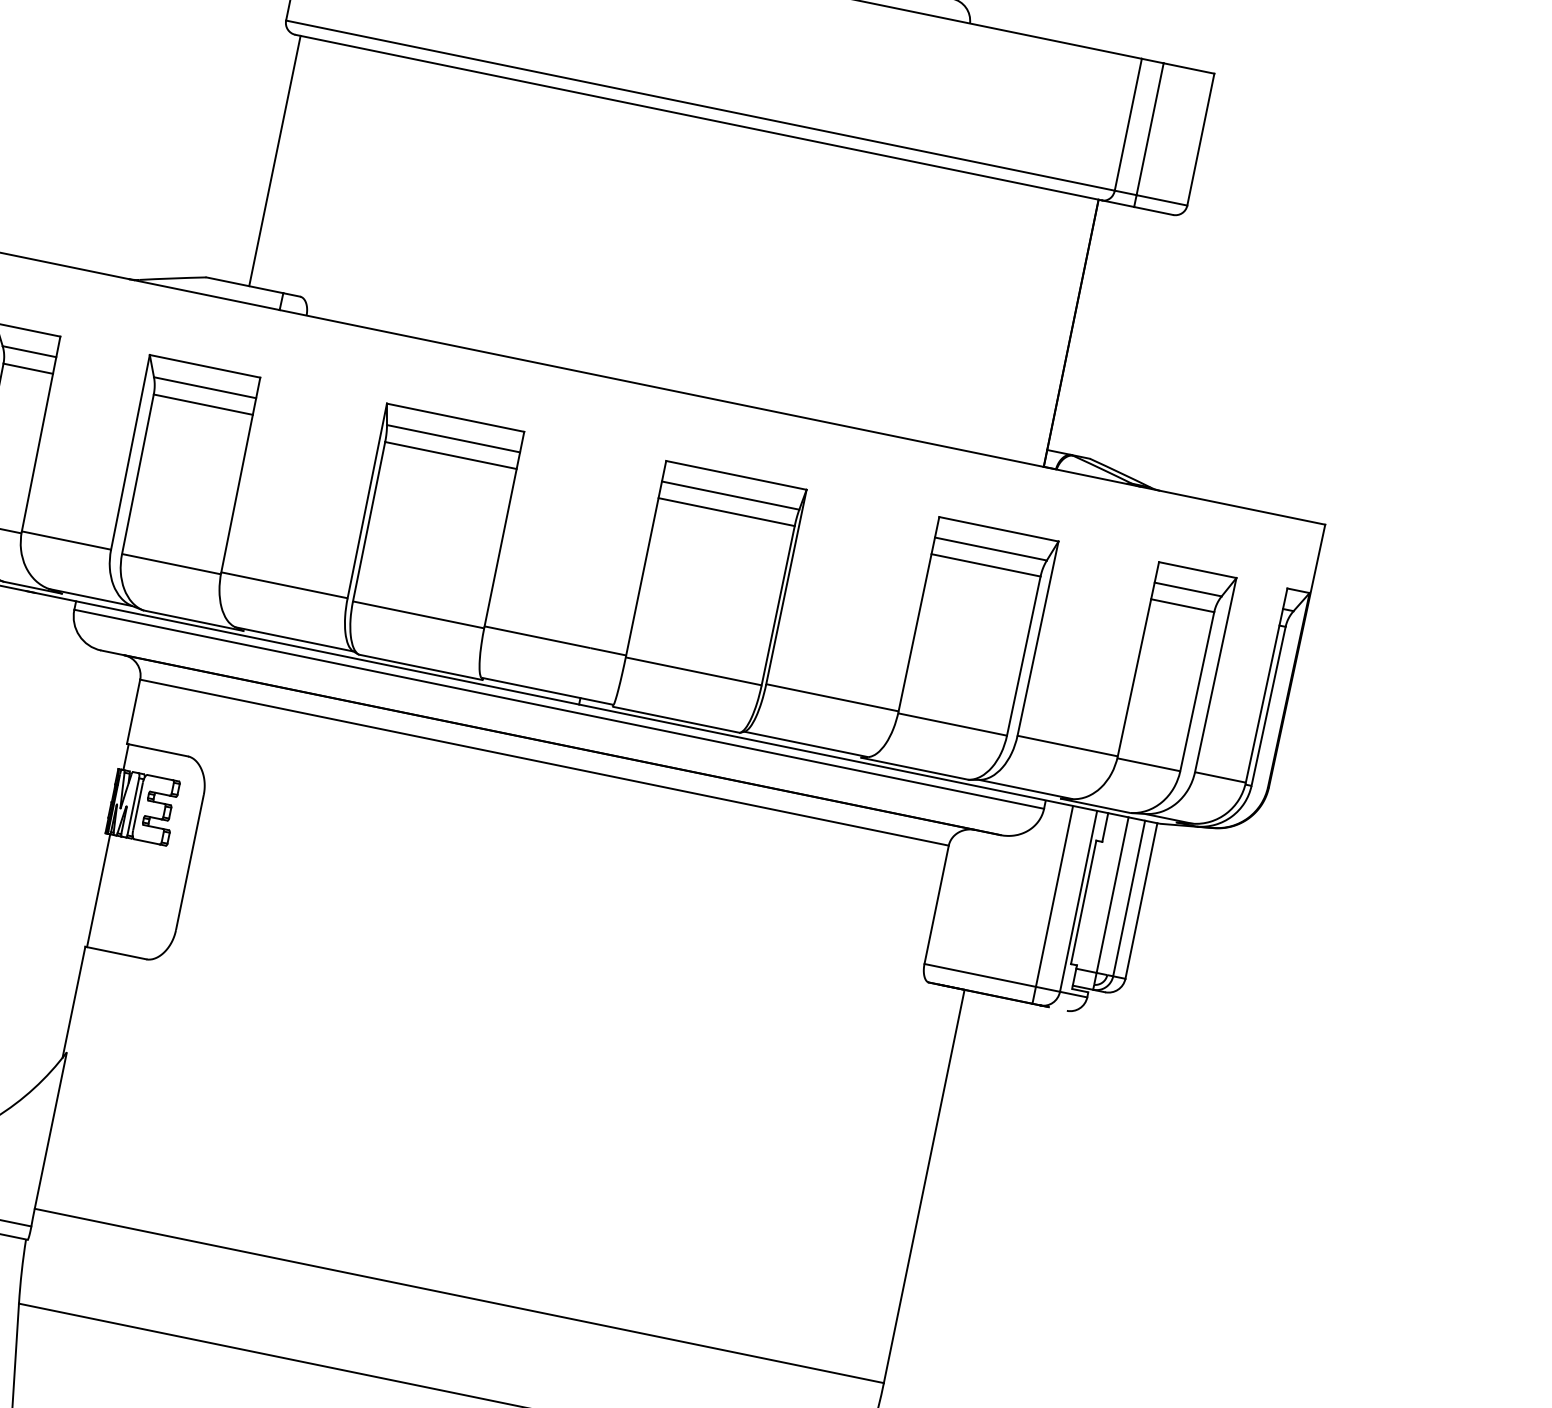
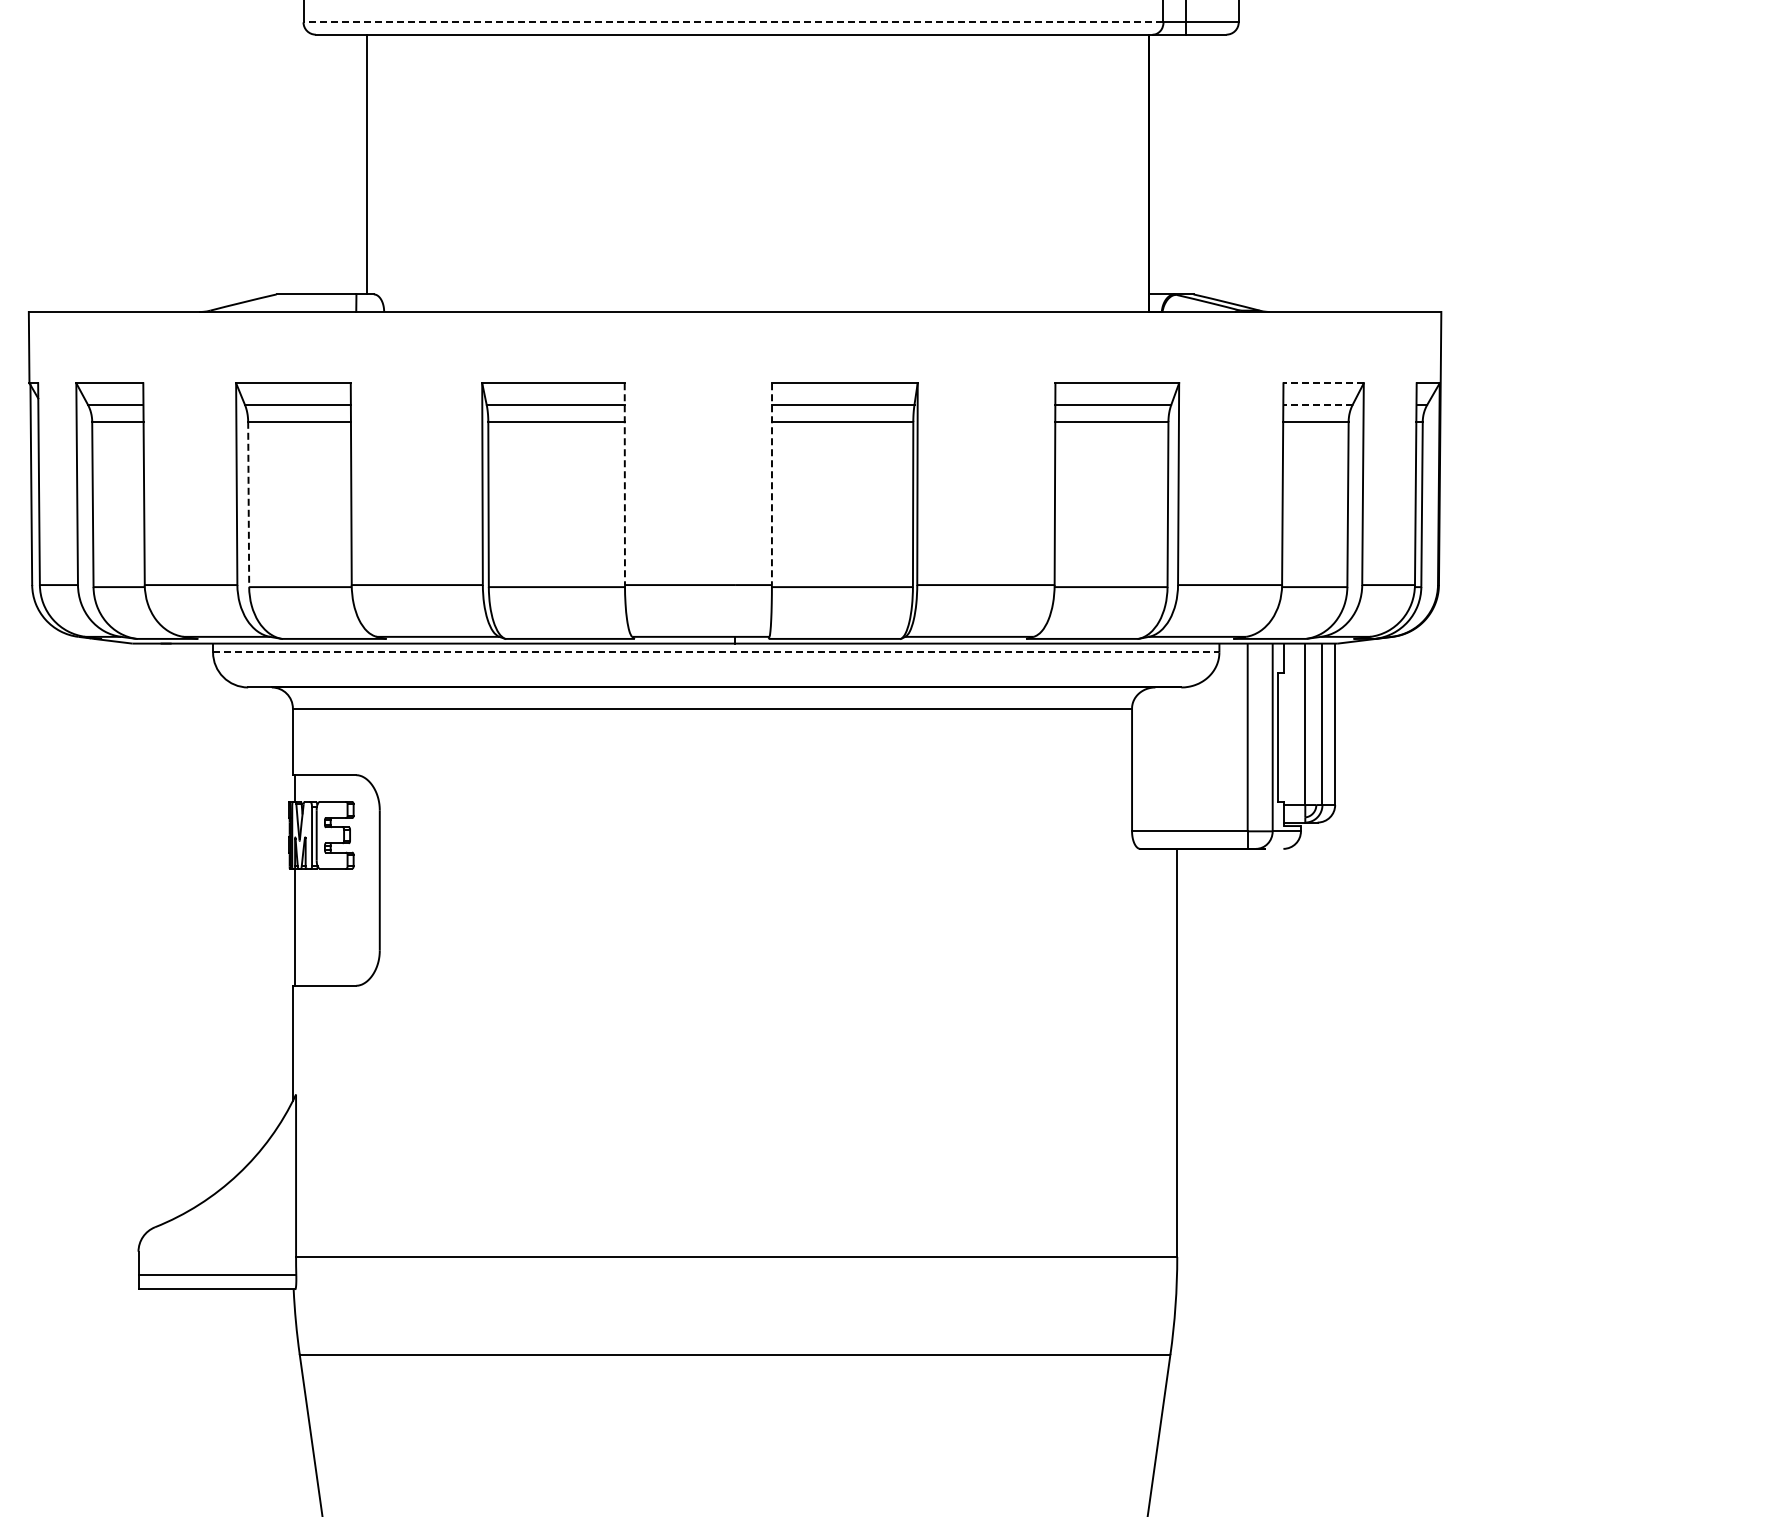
line: (700, 105) -> (733, 22), solid -> dashed
line: (275, 161) -> (367, 164), moved
line: (137, 474) -> (248, 504), solid -> dashed
line: (504, 529) -> (624, 484), solid -> dashed
line: (645, 558) -> (771, 484), solid -> dashed
line: (1197, 570) -> (1323, 383), solid -> dashed
line: (1188, 589) -> (1318, 404), solid -> dashed
line: (559, 709) -> (716, 652), solid -> dashed

